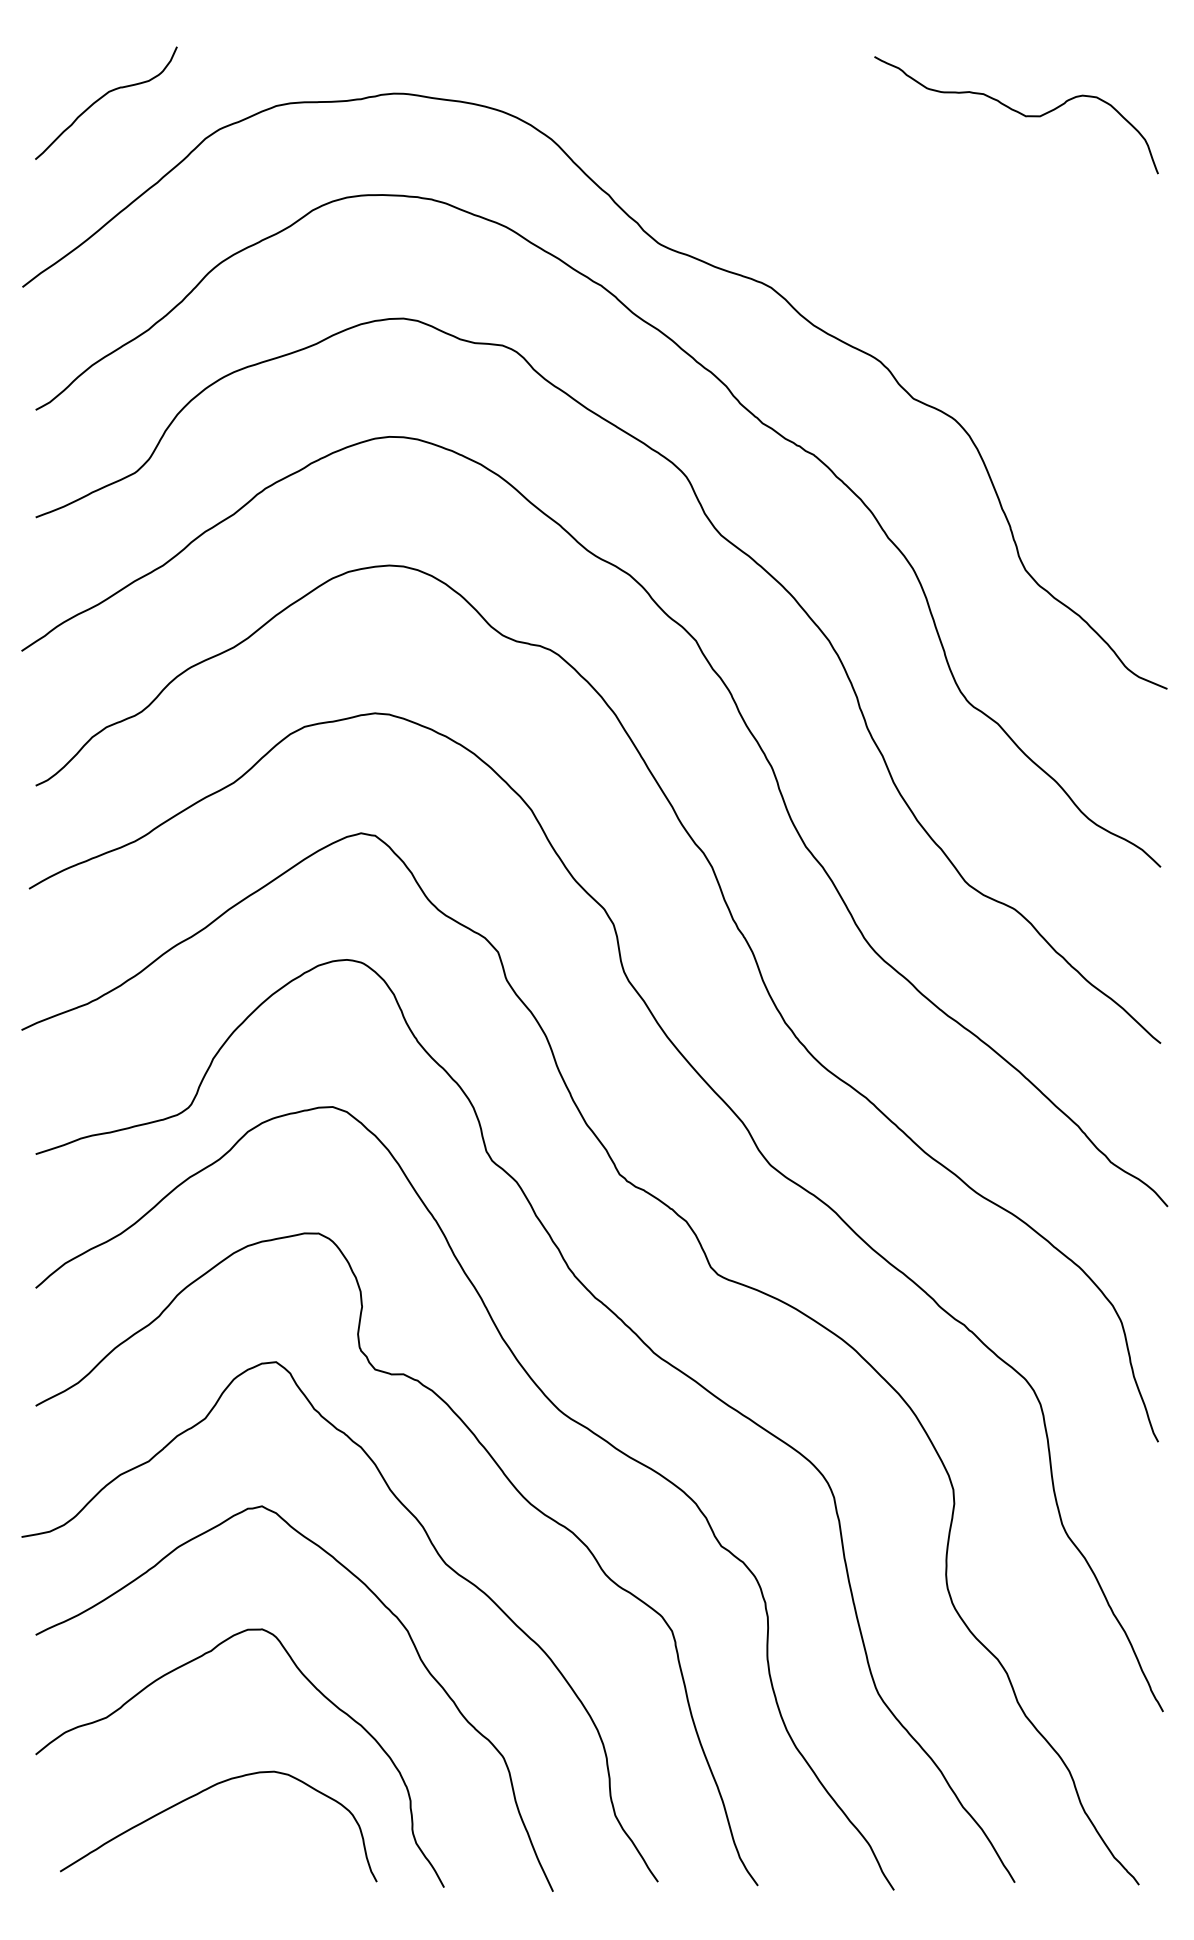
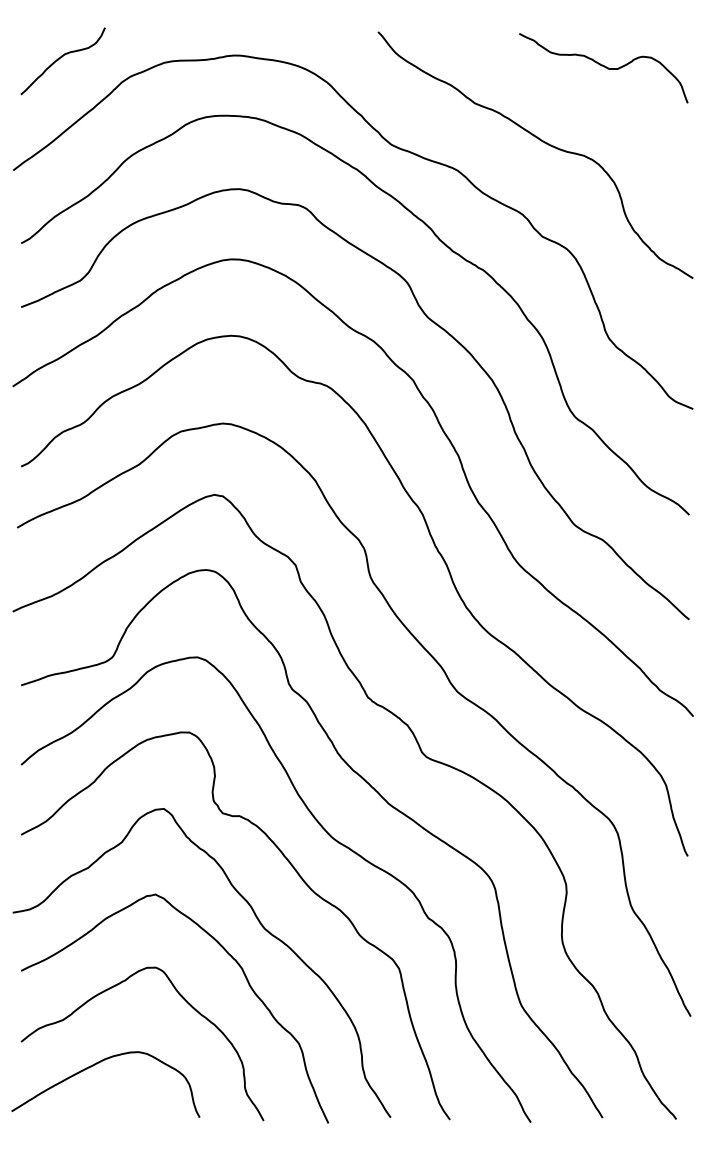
curve: (913, 240) -> (542, 142), added
curve: (201, 1794) -> (95, 1065), moved

